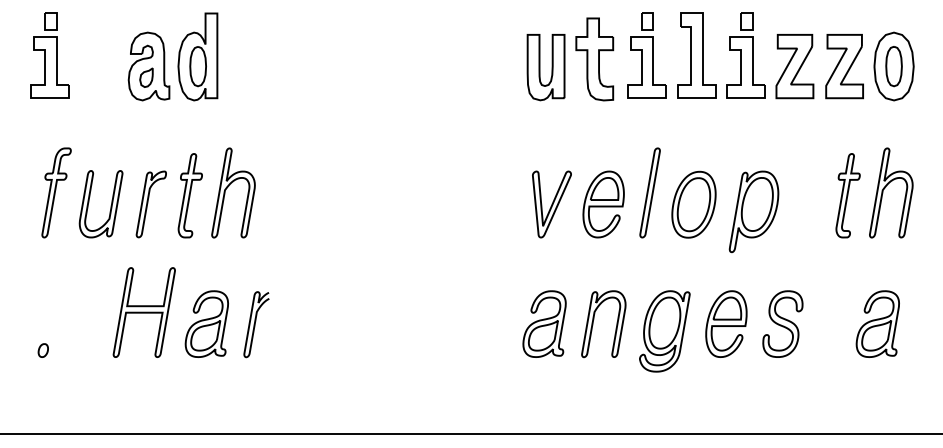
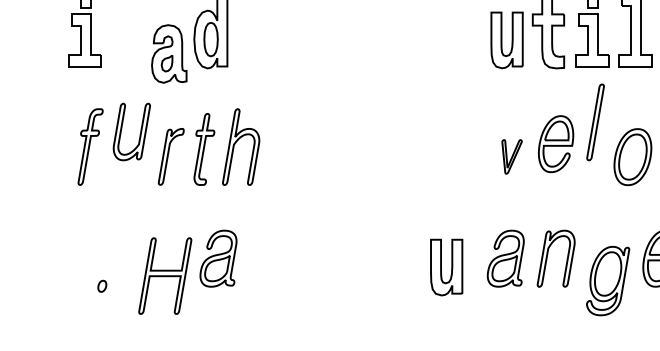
part: (148, 66) -> (168, 53), moved
part: (649, 192) -> (595, 122), moved
part: (551, 204) -> (511, 156), size x0.6
part: (603, 204) -> (555, 144), moved
part: (110, 205) -> (139, 133), moved
part: (143, 312) -> (164, 276), moved
curve: (255, 324) -> (259, 259), removed
part: (664, 331) -> (607, 281), moved
part: (474, 334) -> (446, 267), added
part: (42, 350) -> (101, 286), moved

